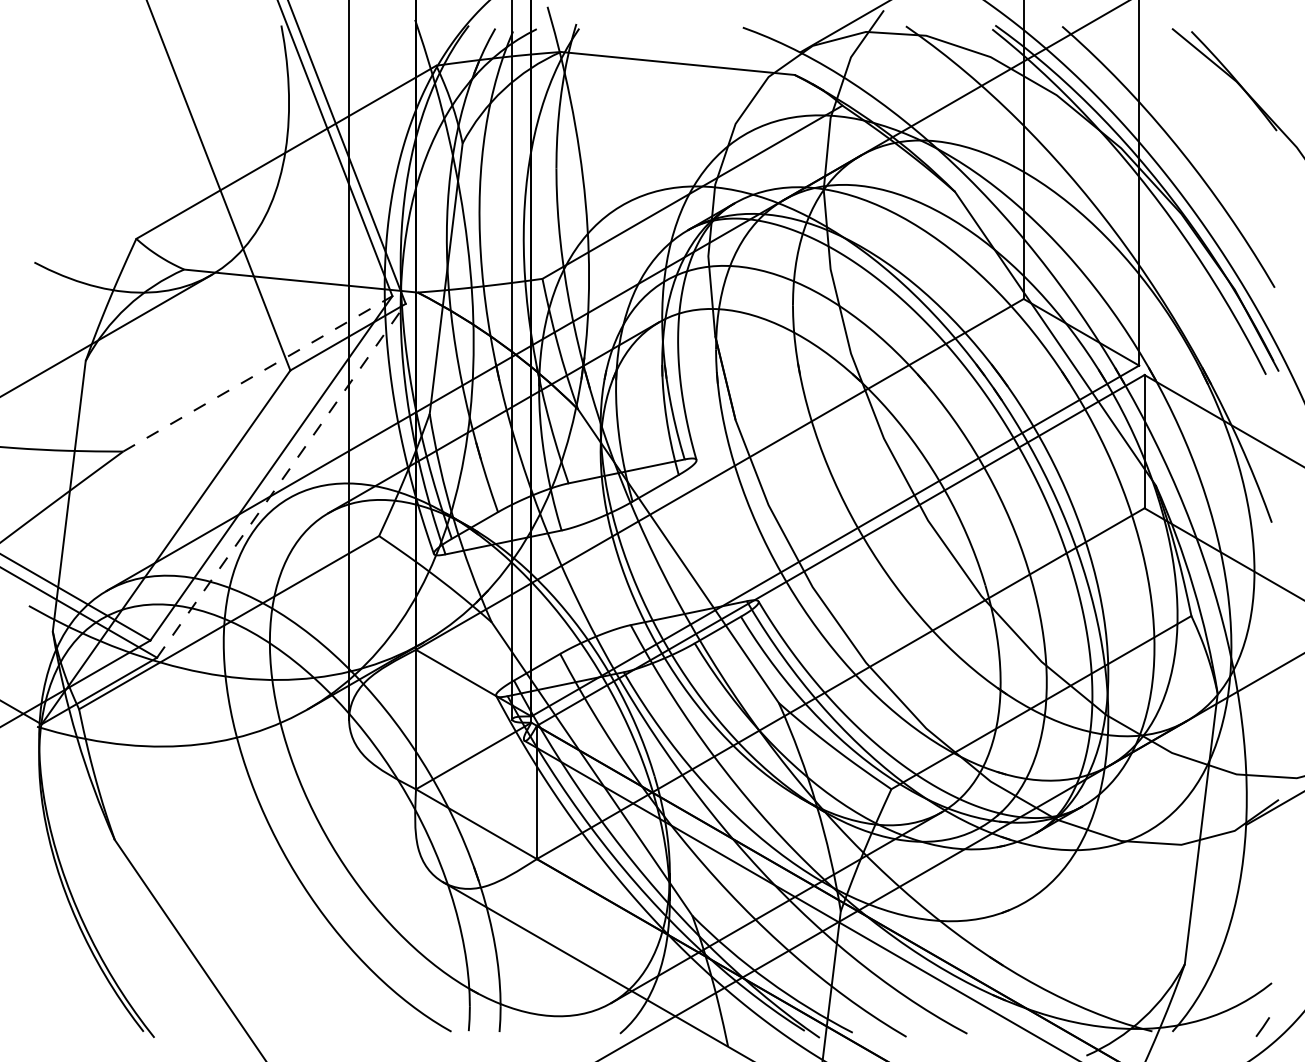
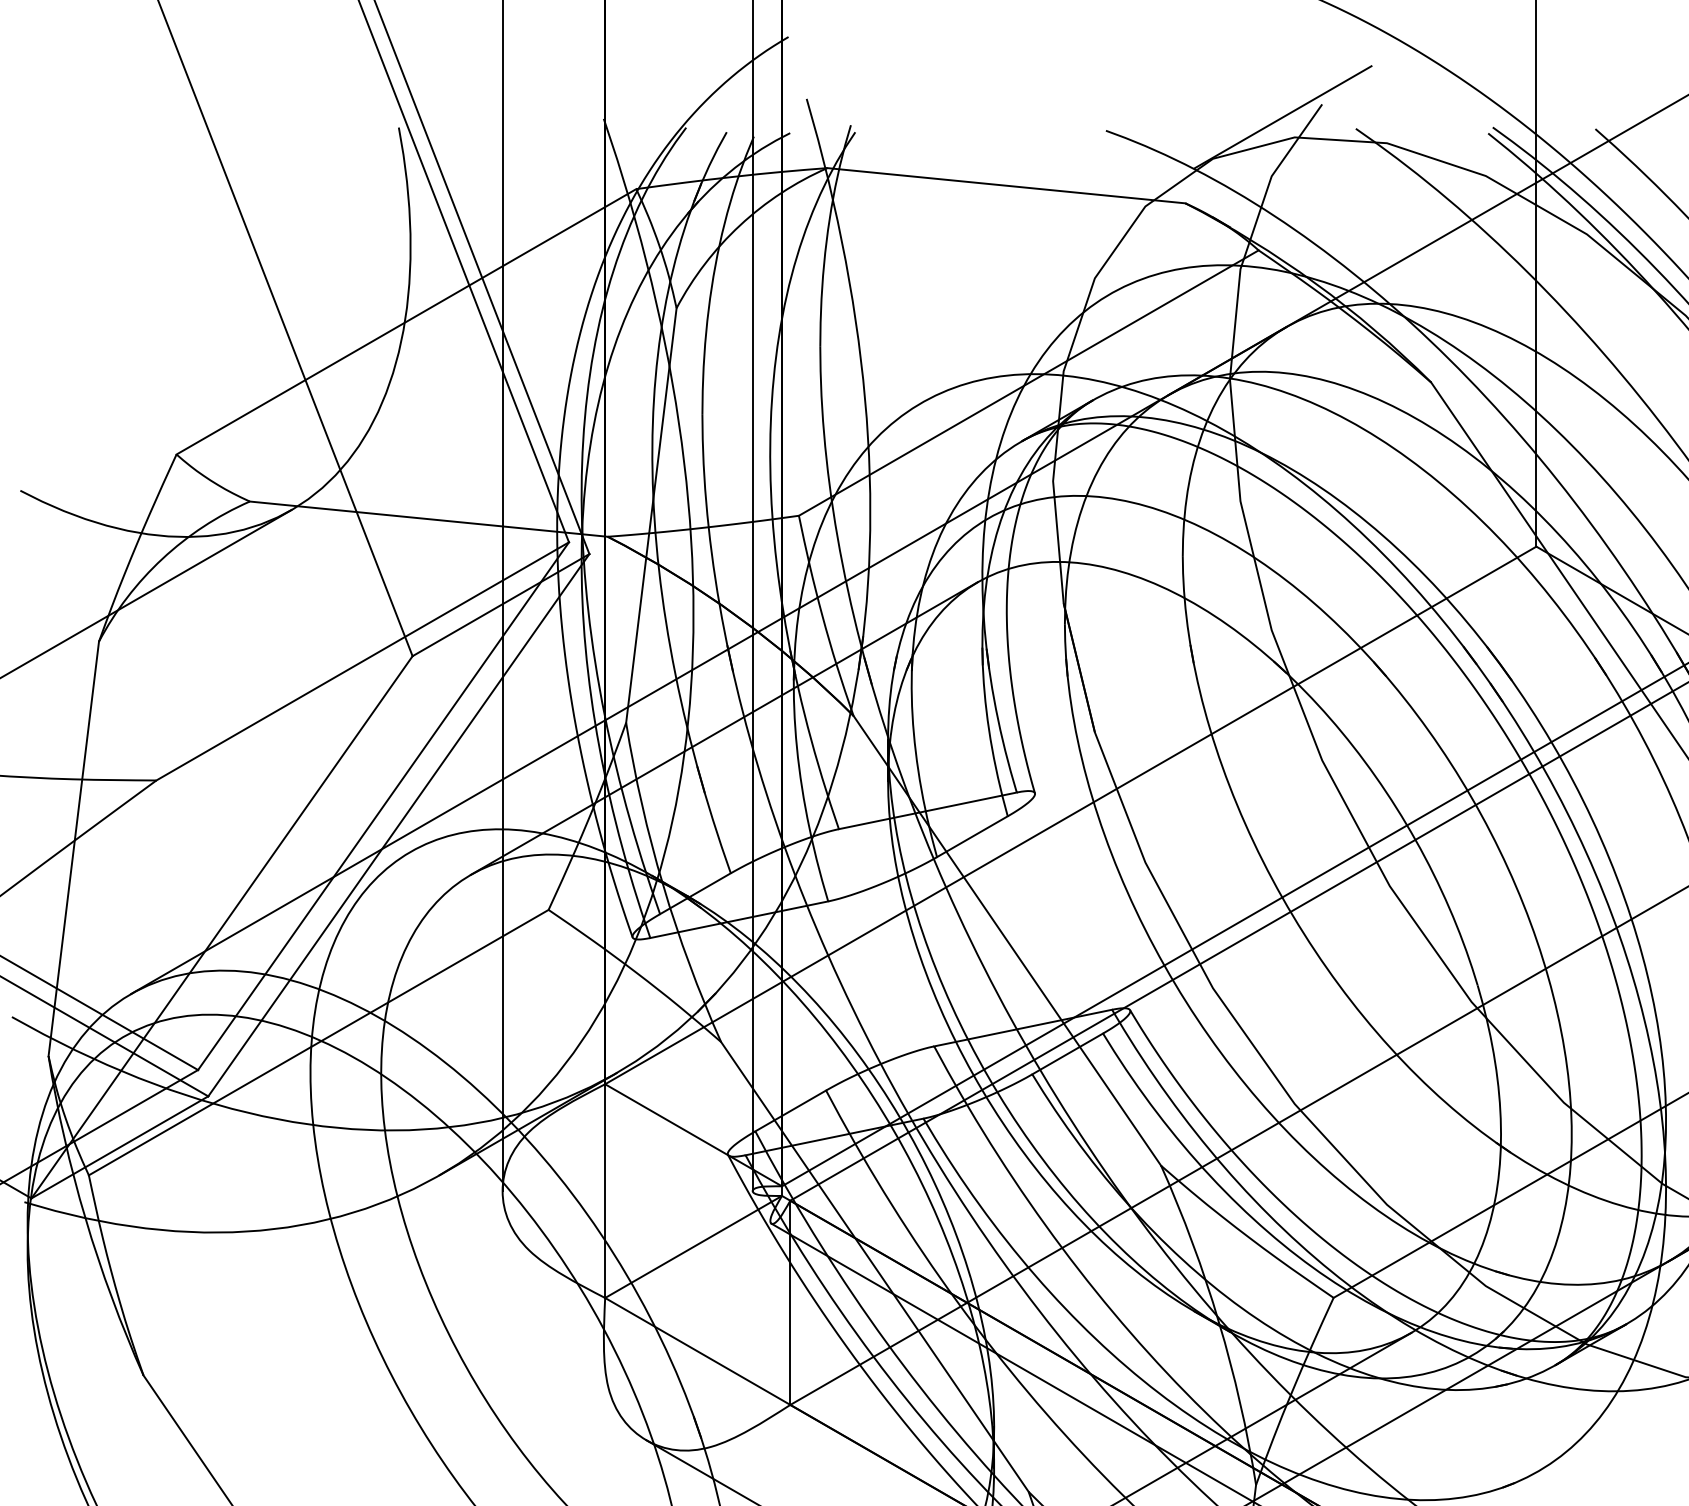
line: (258, 373) -> (363, 660), dashed -> solid
line: (281, 480) -> (399, 824), dashed -> solid

